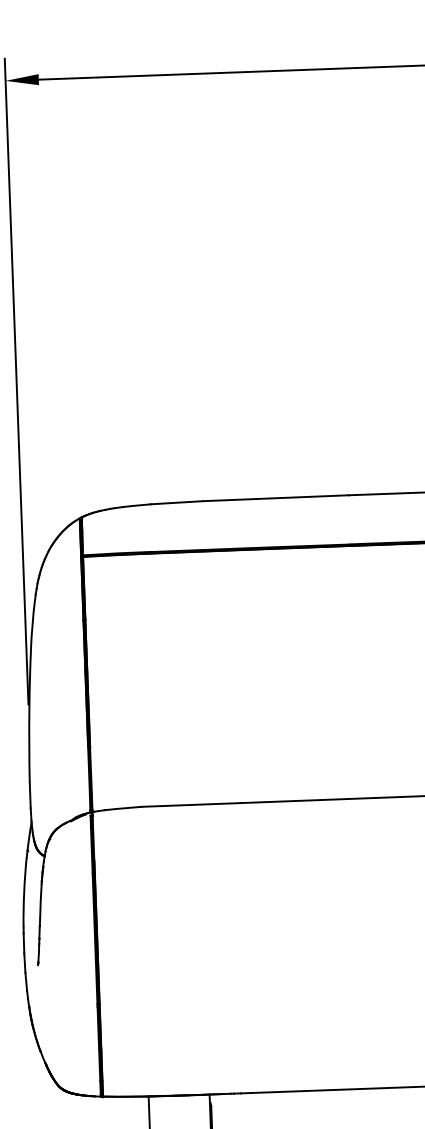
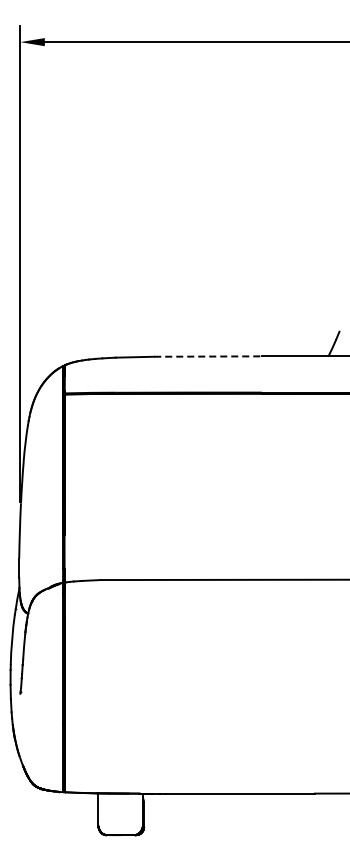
line: (276, 498) -> (208, 356), solid -> dashed

